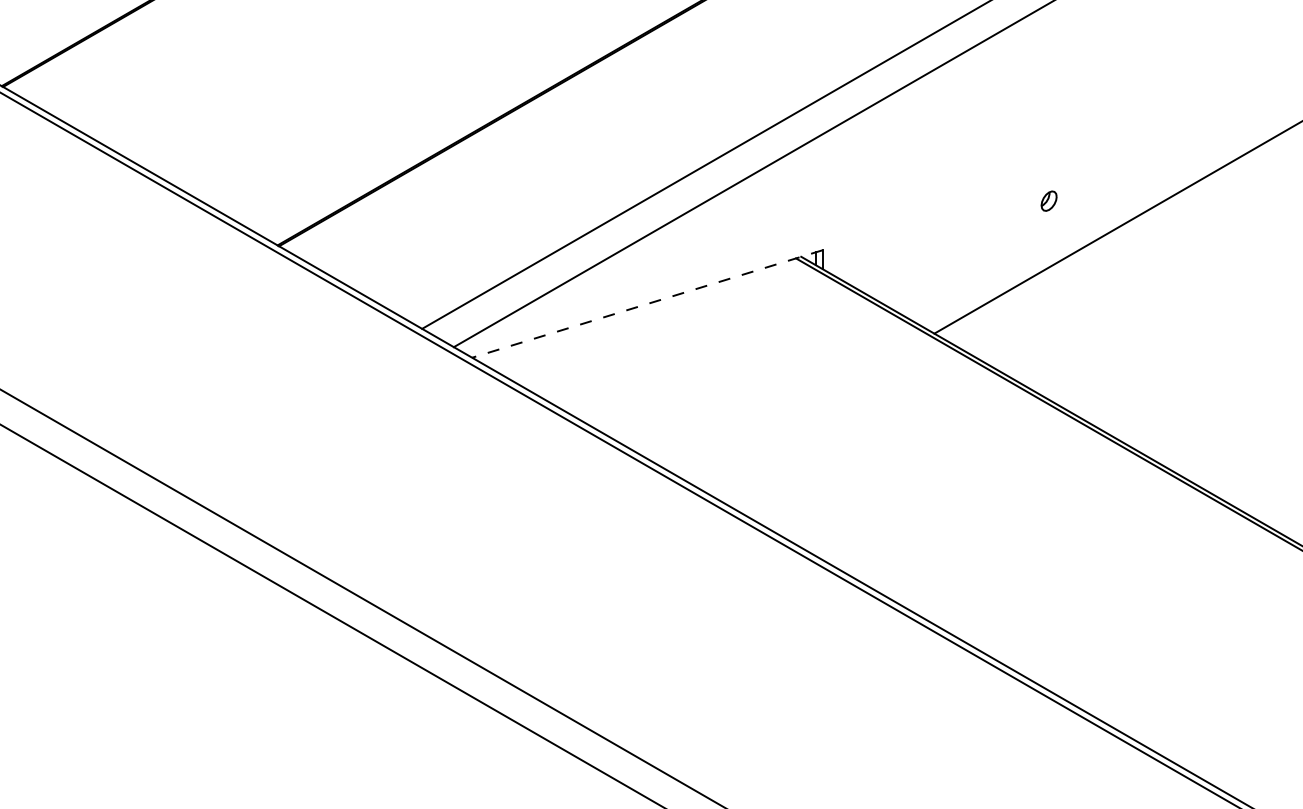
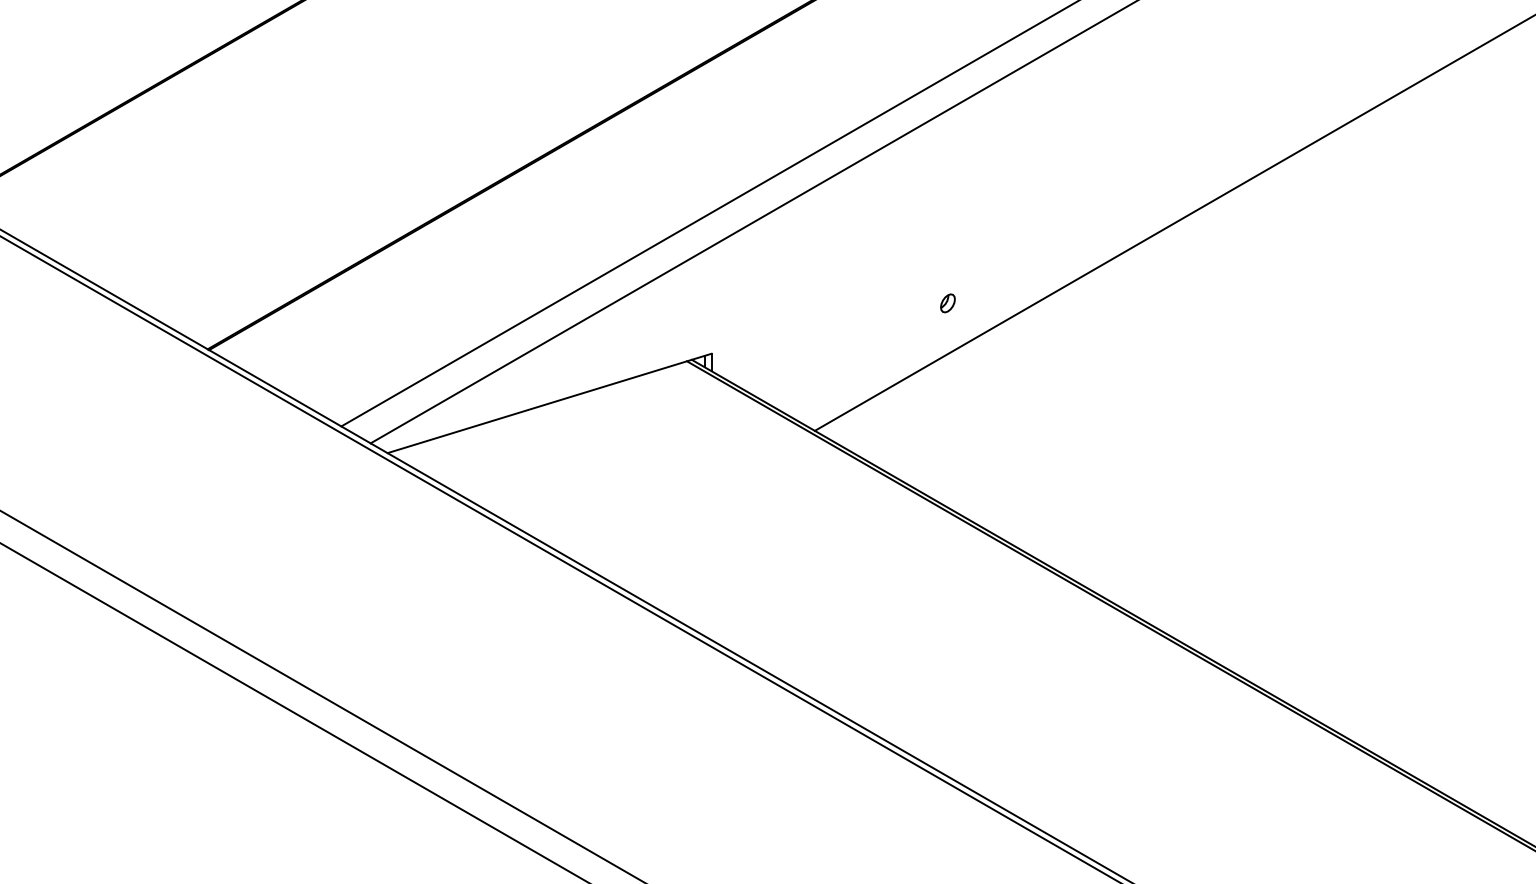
part: (1048, 201) -> (947, 303), moved
line: (647, 304) -> (549, 403), dashed -> solid

